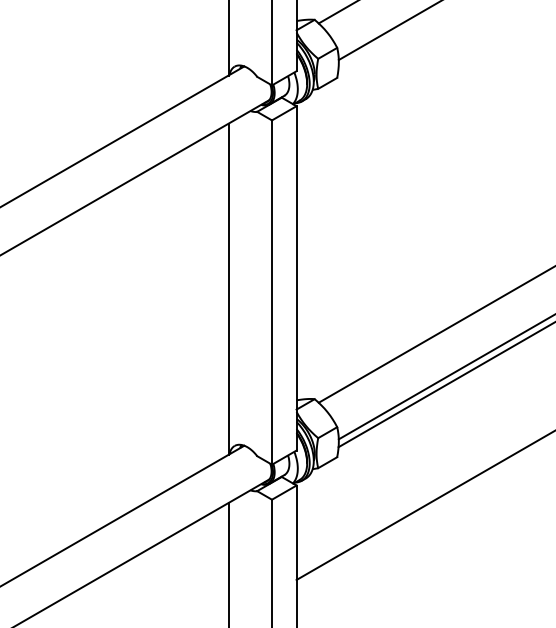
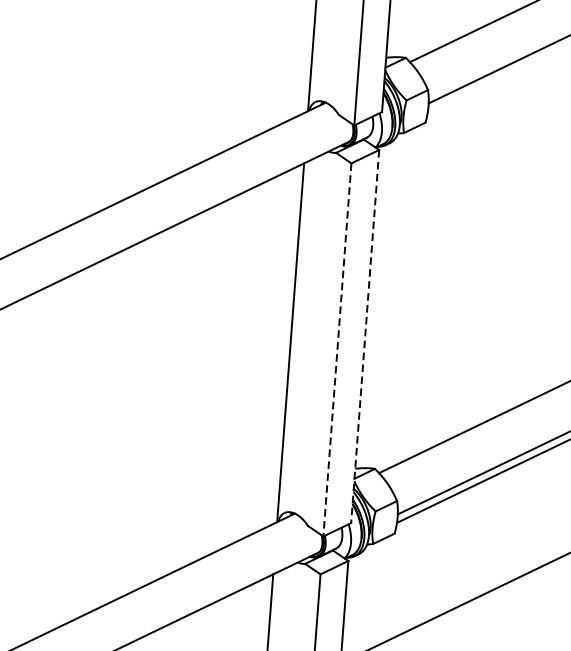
line: (296, 278) -> (365, 336), solid -> dashed
line: (272, 293) -> (337, 350), solid -> dashed

